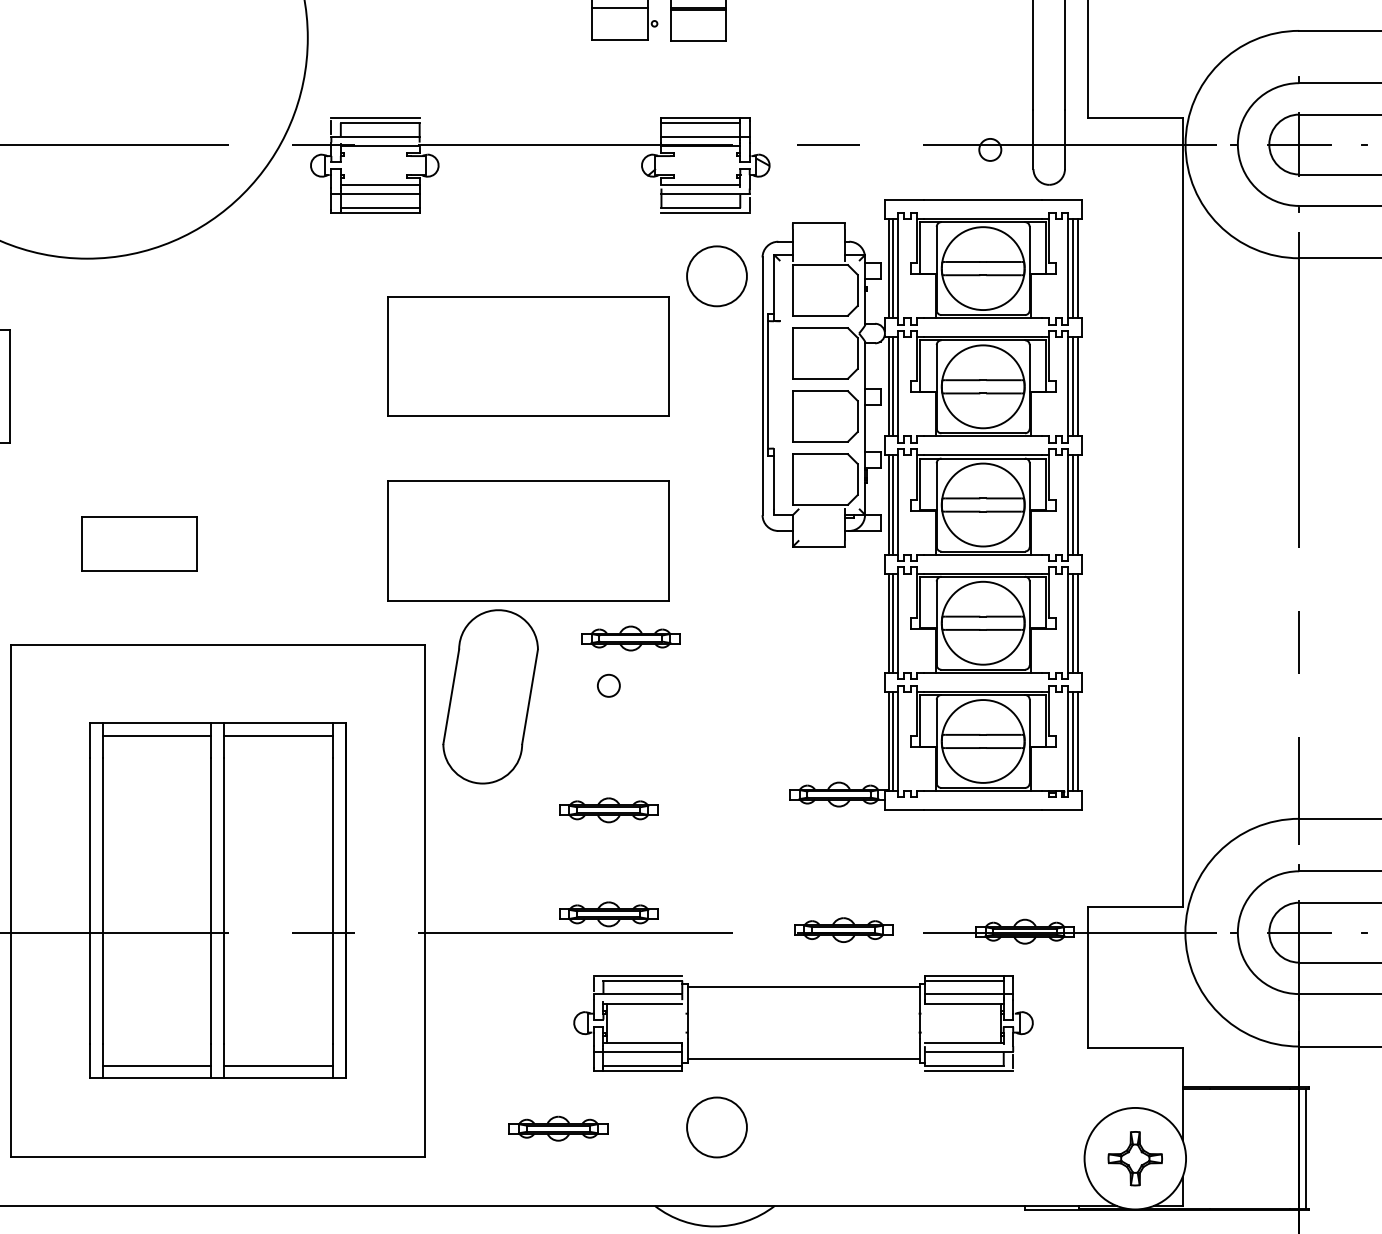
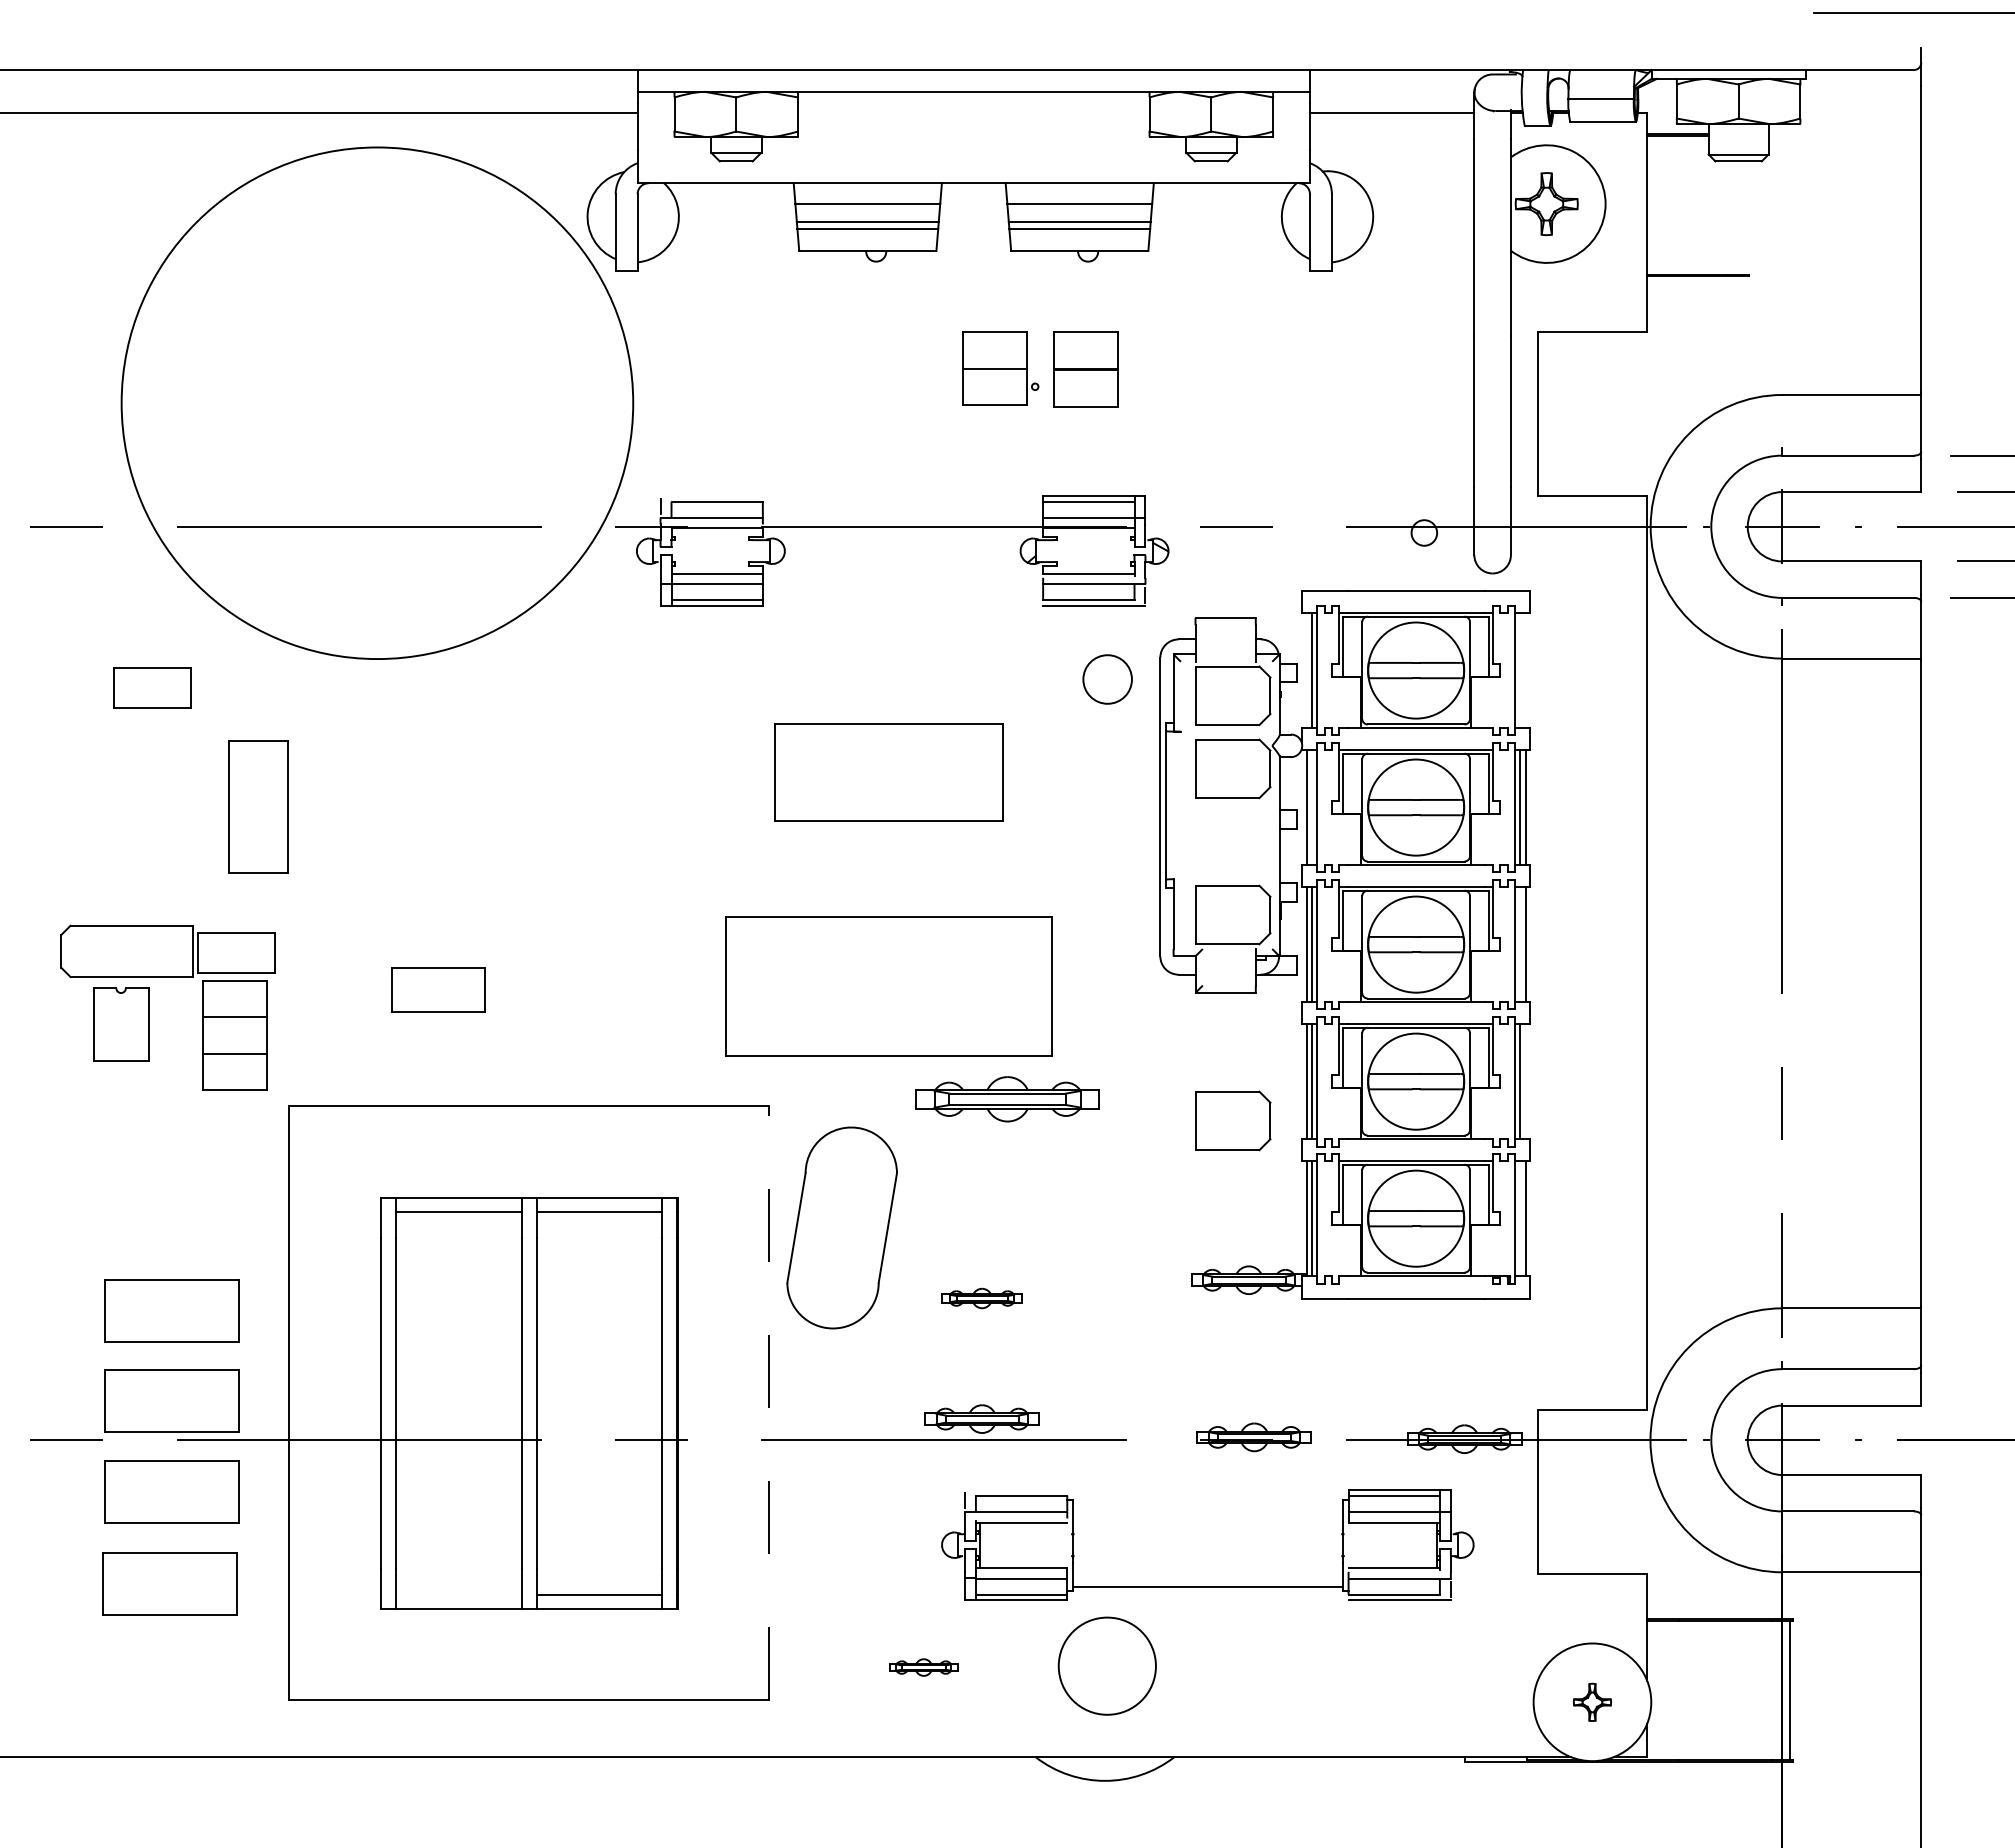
line: (375, 118) -> (711, 496), removed
line: (888, 268) -> (1306, 670), removed
line: (1073, 268) -> (1520, 670), removed
line: (1077, 268) -> (1525, 670), removed
circle: (716, 276) -> (1107, 679), size x0.7
part: (528, 356) -> (888, 772), size x0.7
line: (893, 386) -> (1312, 807), removed
part: (825, 416) -> (1233, 1120), moved
line: (1073, 504) -> (1520, 944), removed
part: (139, 543) -> (438, 989), size x0.7
line: (1077, 623) -> (1525, 1081), removed
part: (630, 638) -> (1007, 1099), size x1.6
circle: (608, 685) -> (981, 1153), removed
part: (490, 696) -> (841, 1227), moved
line: (1073, 741) -> (1520, 1218), removed
part: (608, 810) -> (981, 1298), size x0.7
line: (424, 900) -> (768, 1403), solid -> dashed
line: (637, 975) -> (1015, 1490), removed
line: (804, 987) -> (1208, 1503), removed
line: (157, 1065) -> (458, 1594), removed
circle: (716, 1126) -> (1107, 1665), size x1.4
part: (558, 1128) -> (923, 1667), size x0.6
part: (1135, 1158) -> (1592, 1702), size x0.6

